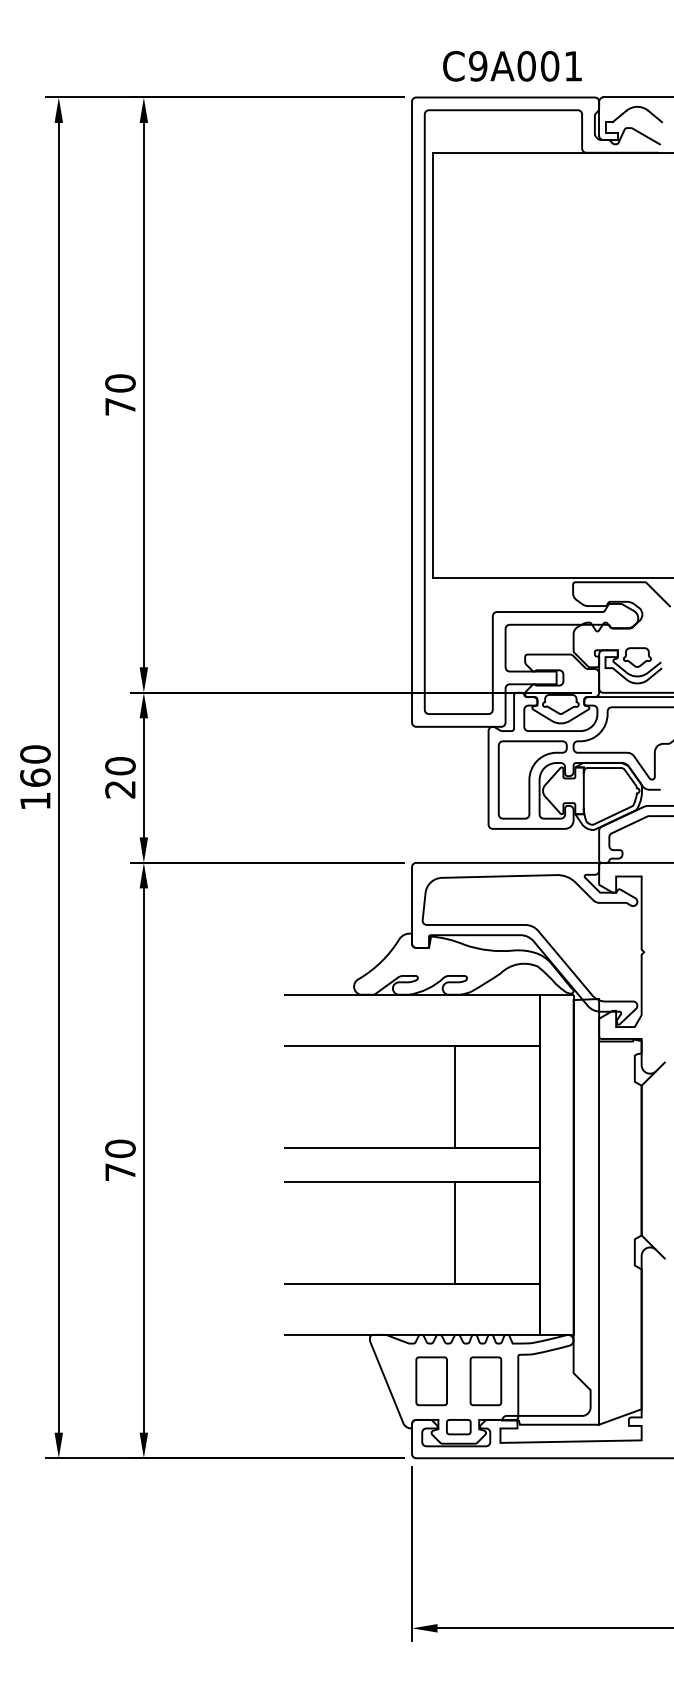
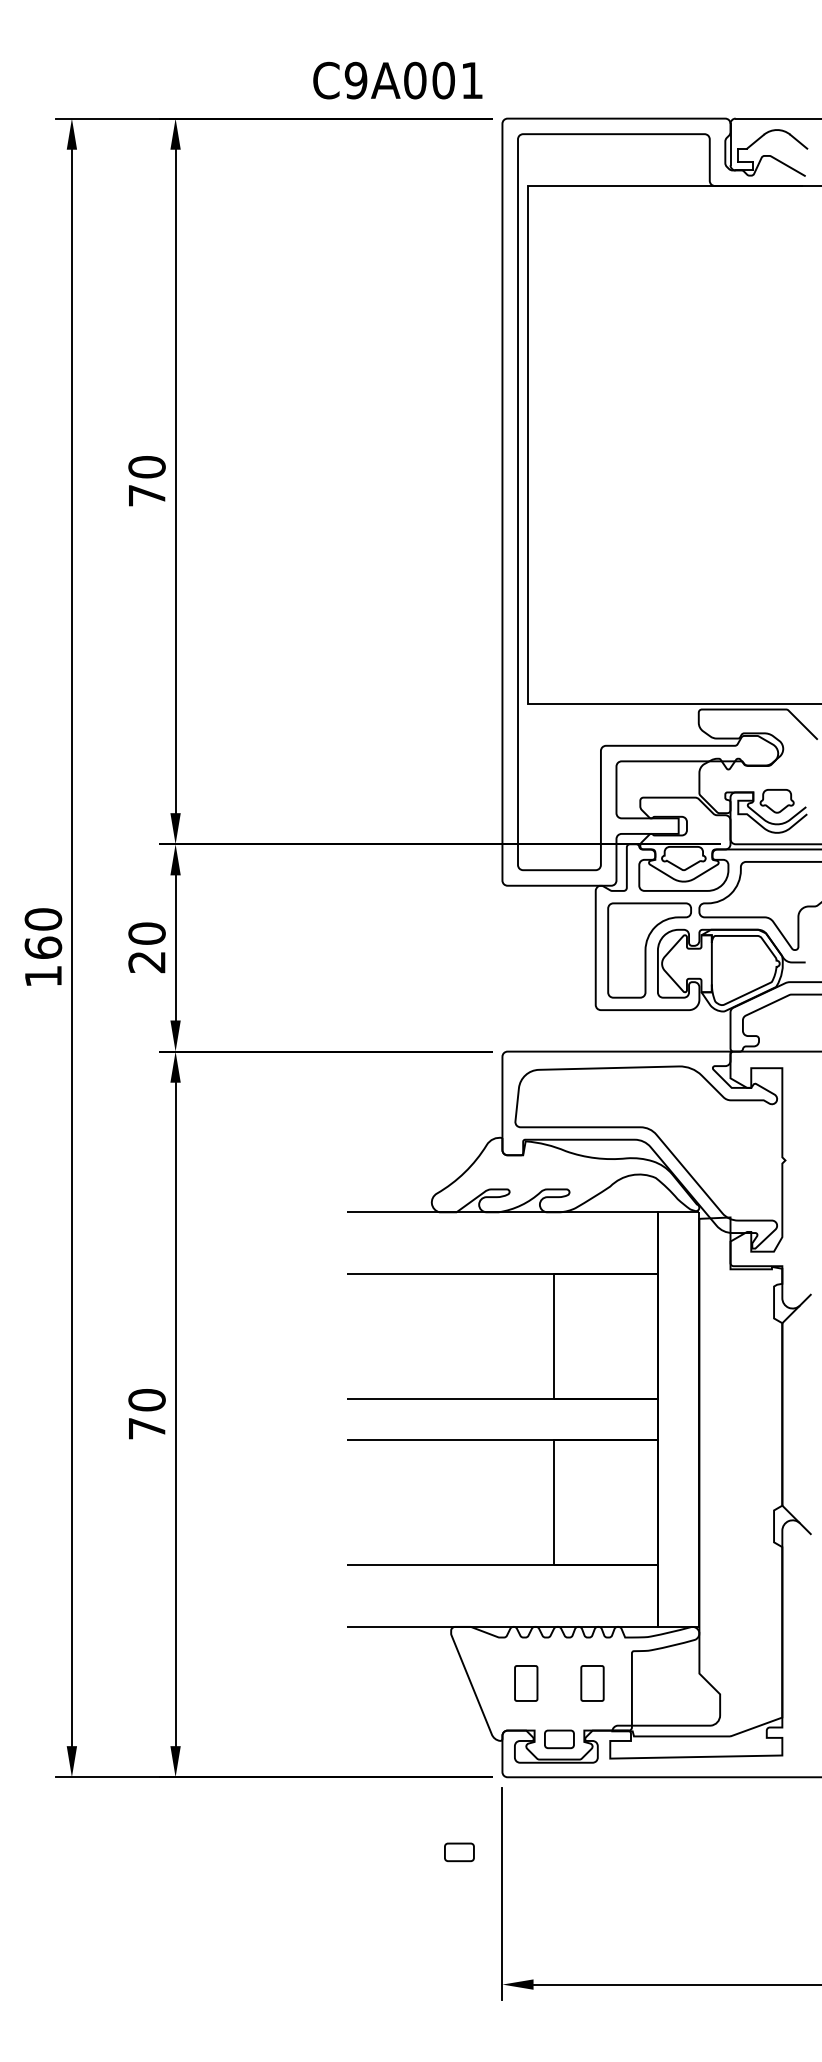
text: (512, 66) -> (397, 80), moved
line: (599, 1232) -> (730, 1502), removed
part: (430, 1381) -> (525, 1683), size x0.6
part: (485, 1381) -> (592, 1683), size x0.6
part: (376, 1519) -> (459, 1852), added

